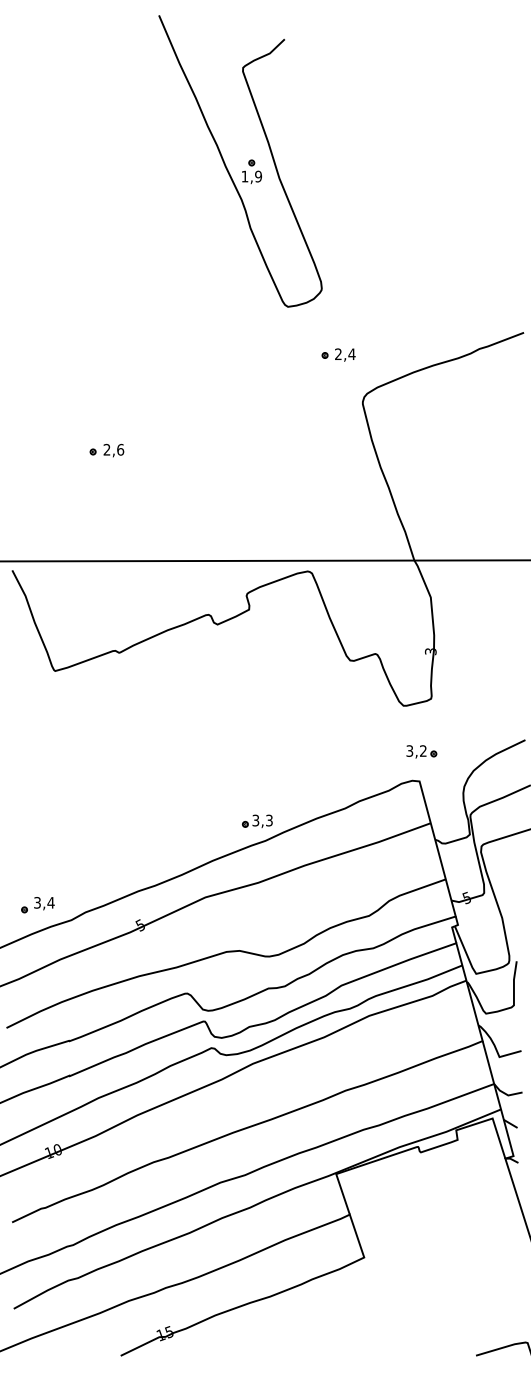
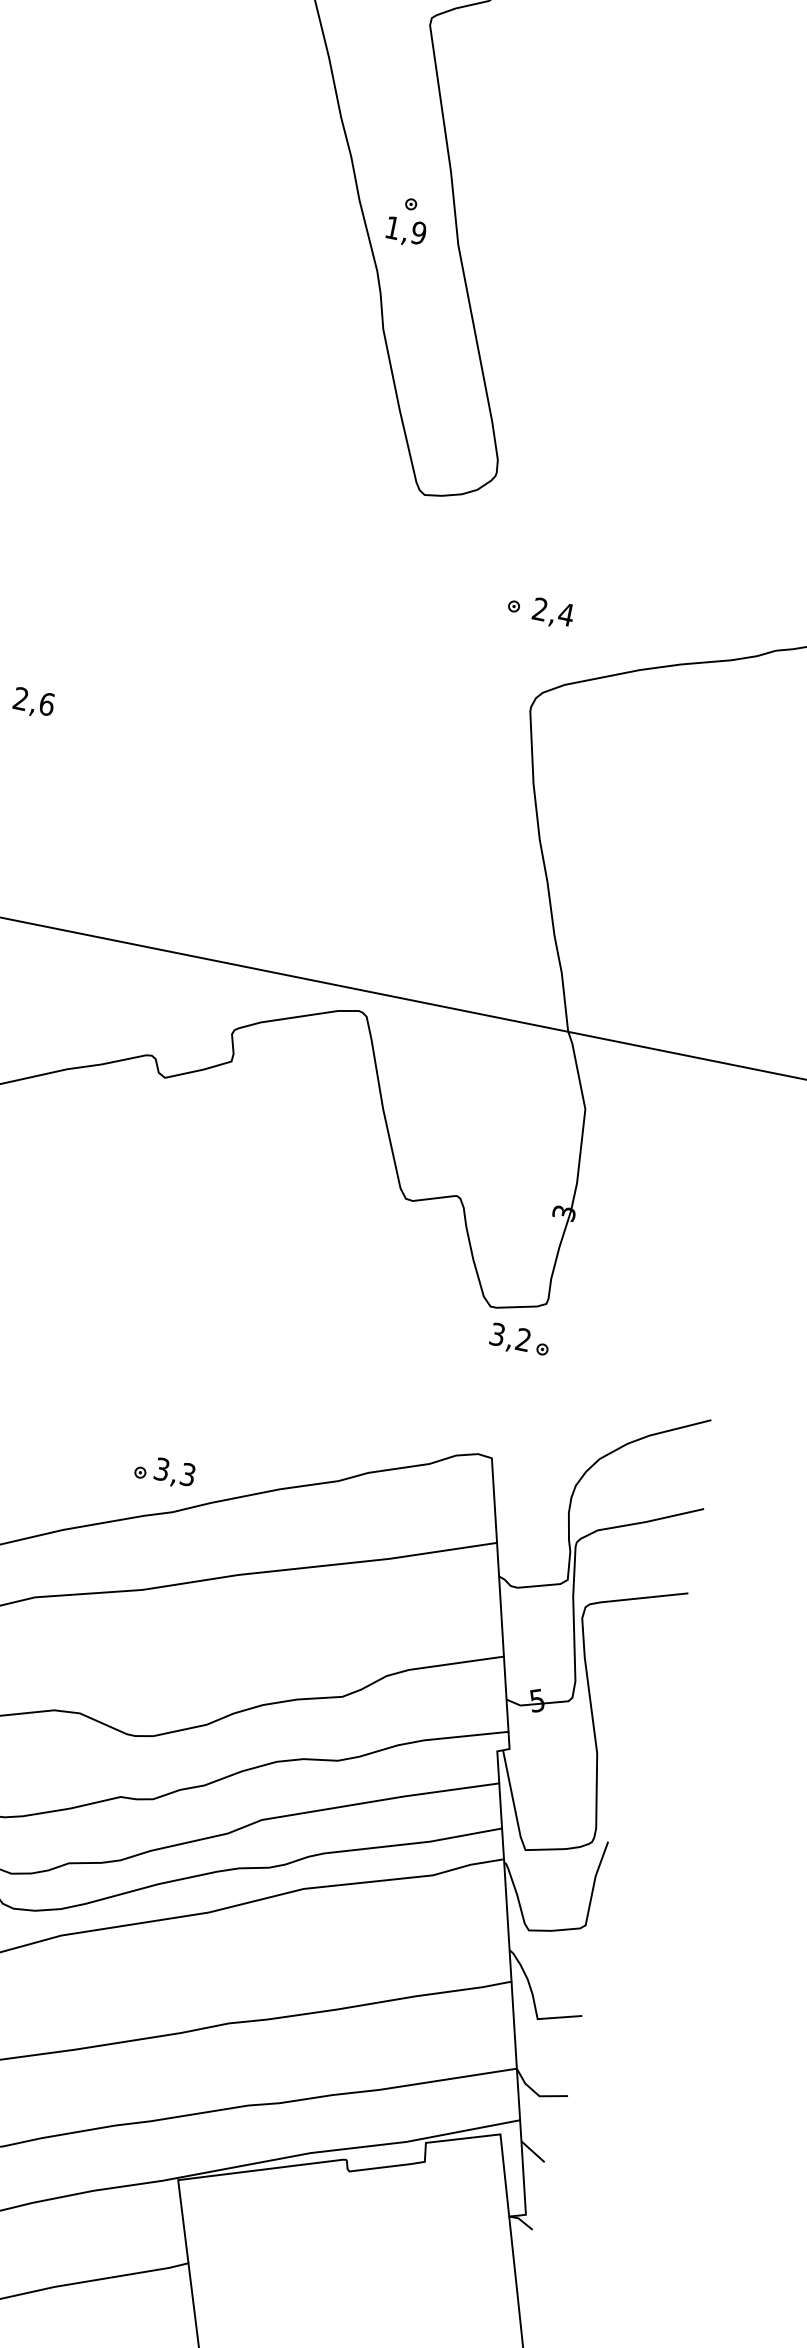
part: (338, 354) -> (540, 609), moved
part: (421, 751) -> (519, 1339), moved

